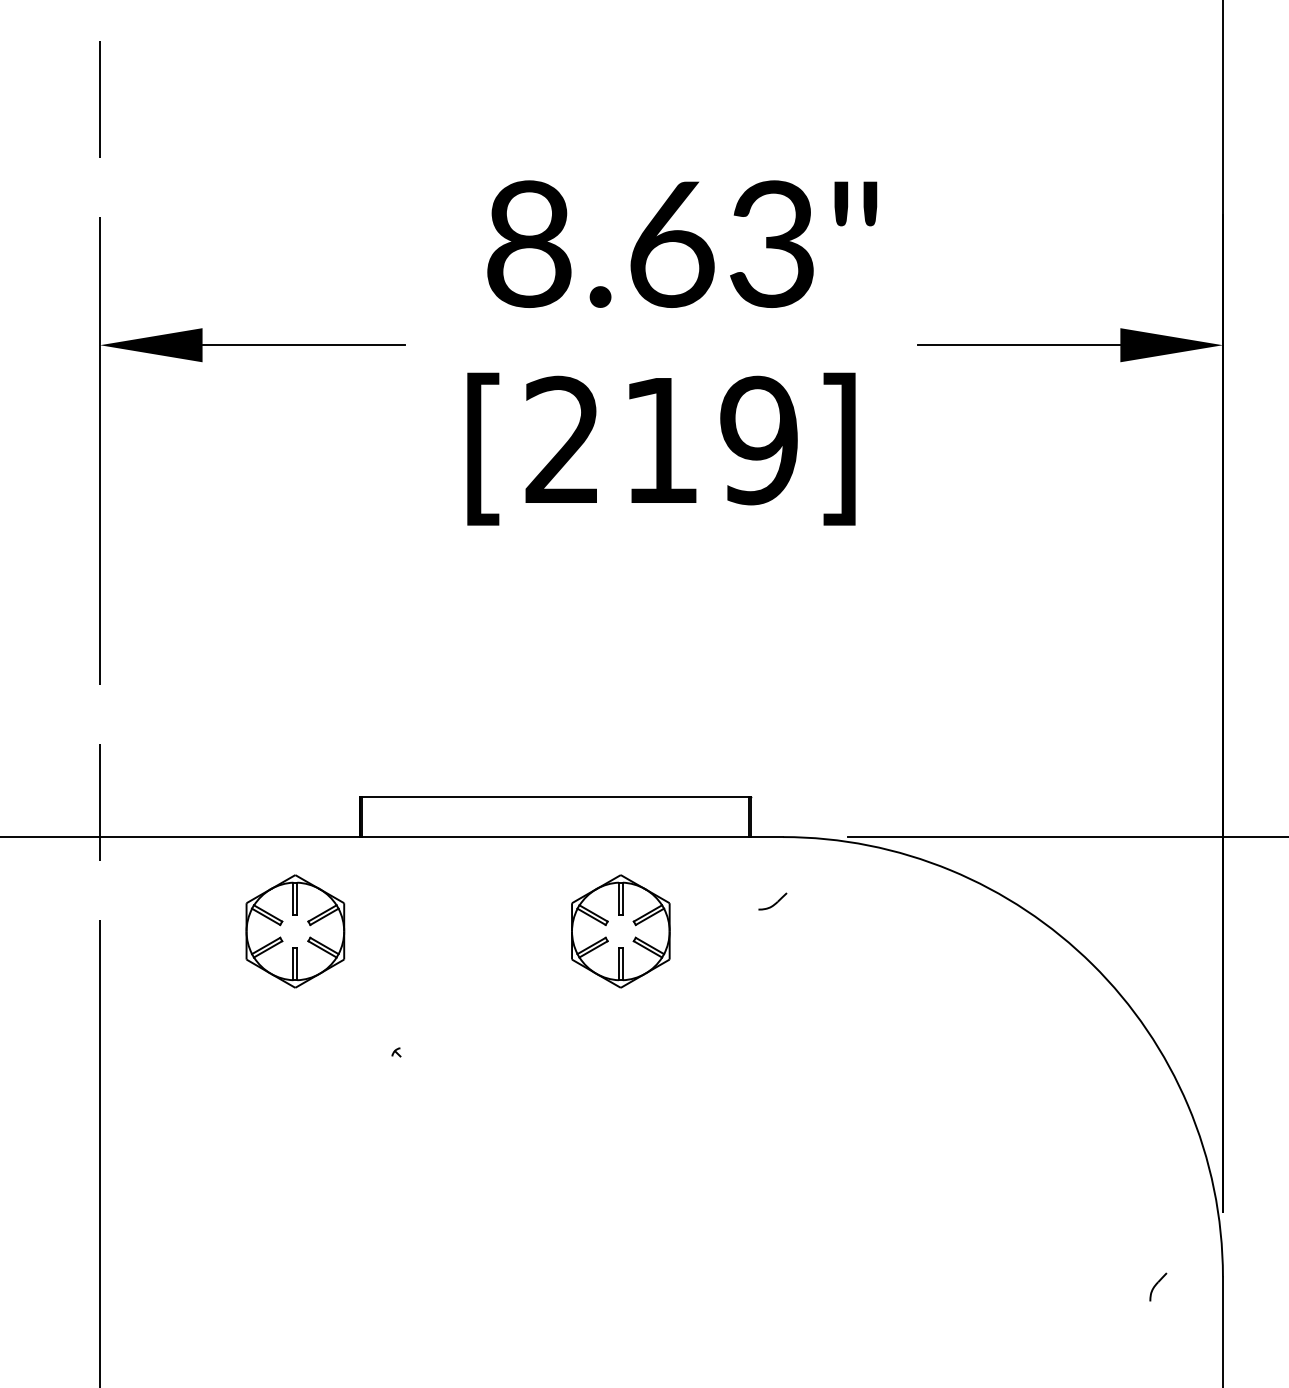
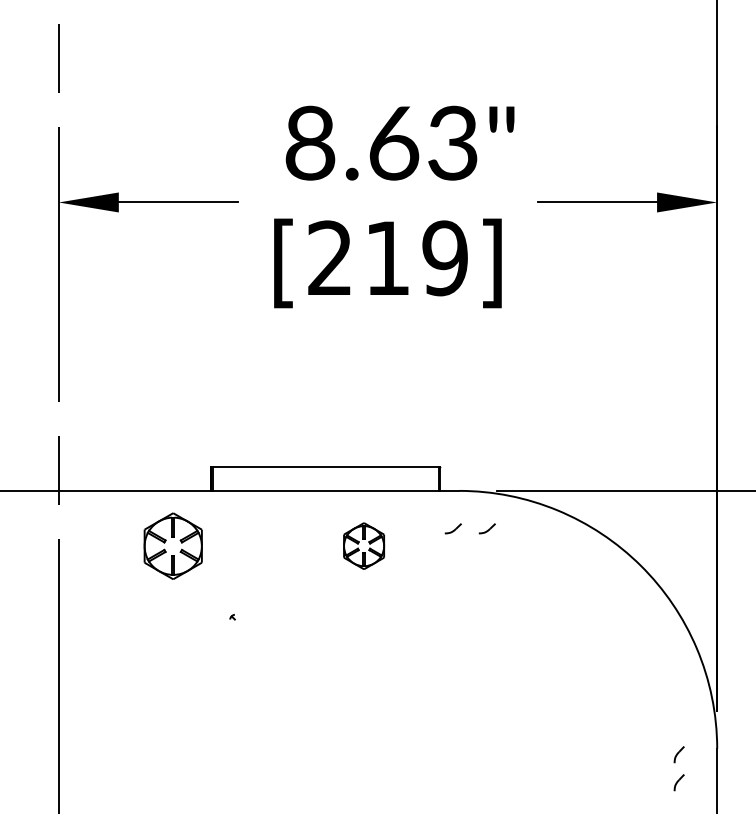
part: (829, 901) -> (486, 528), added
part: (619, 930) -> (363, 545), size x0.7
part: (1156, 1334) -> (678, 782), added

